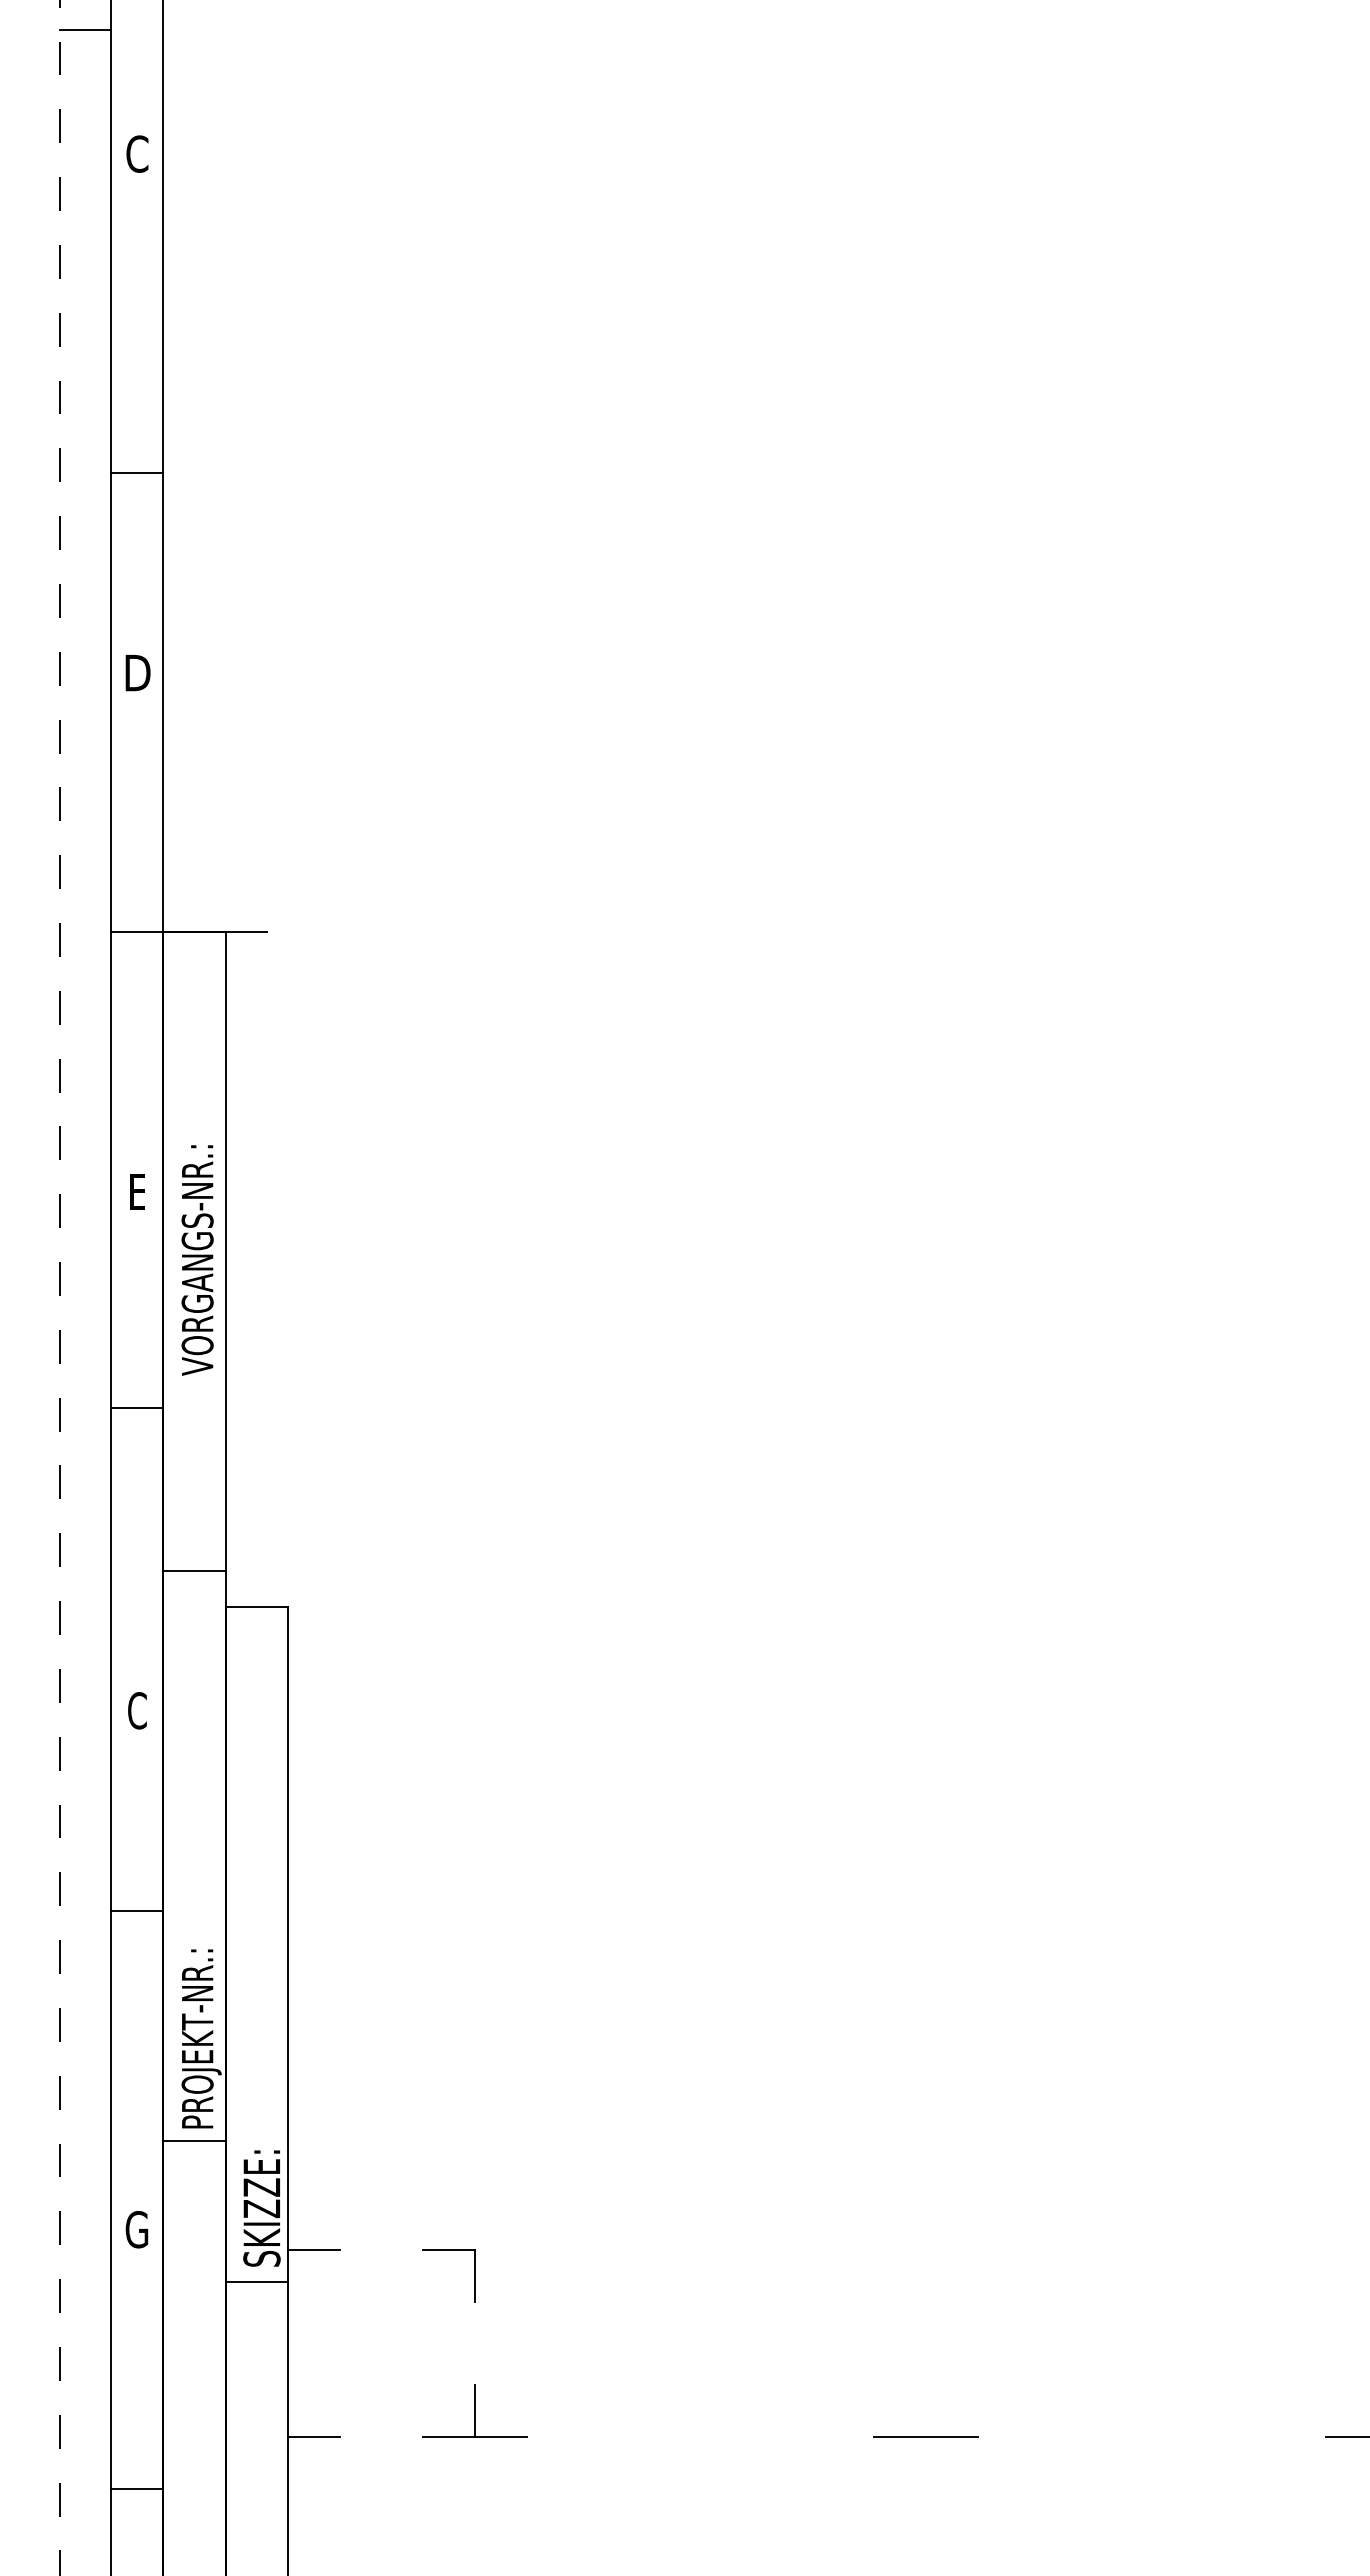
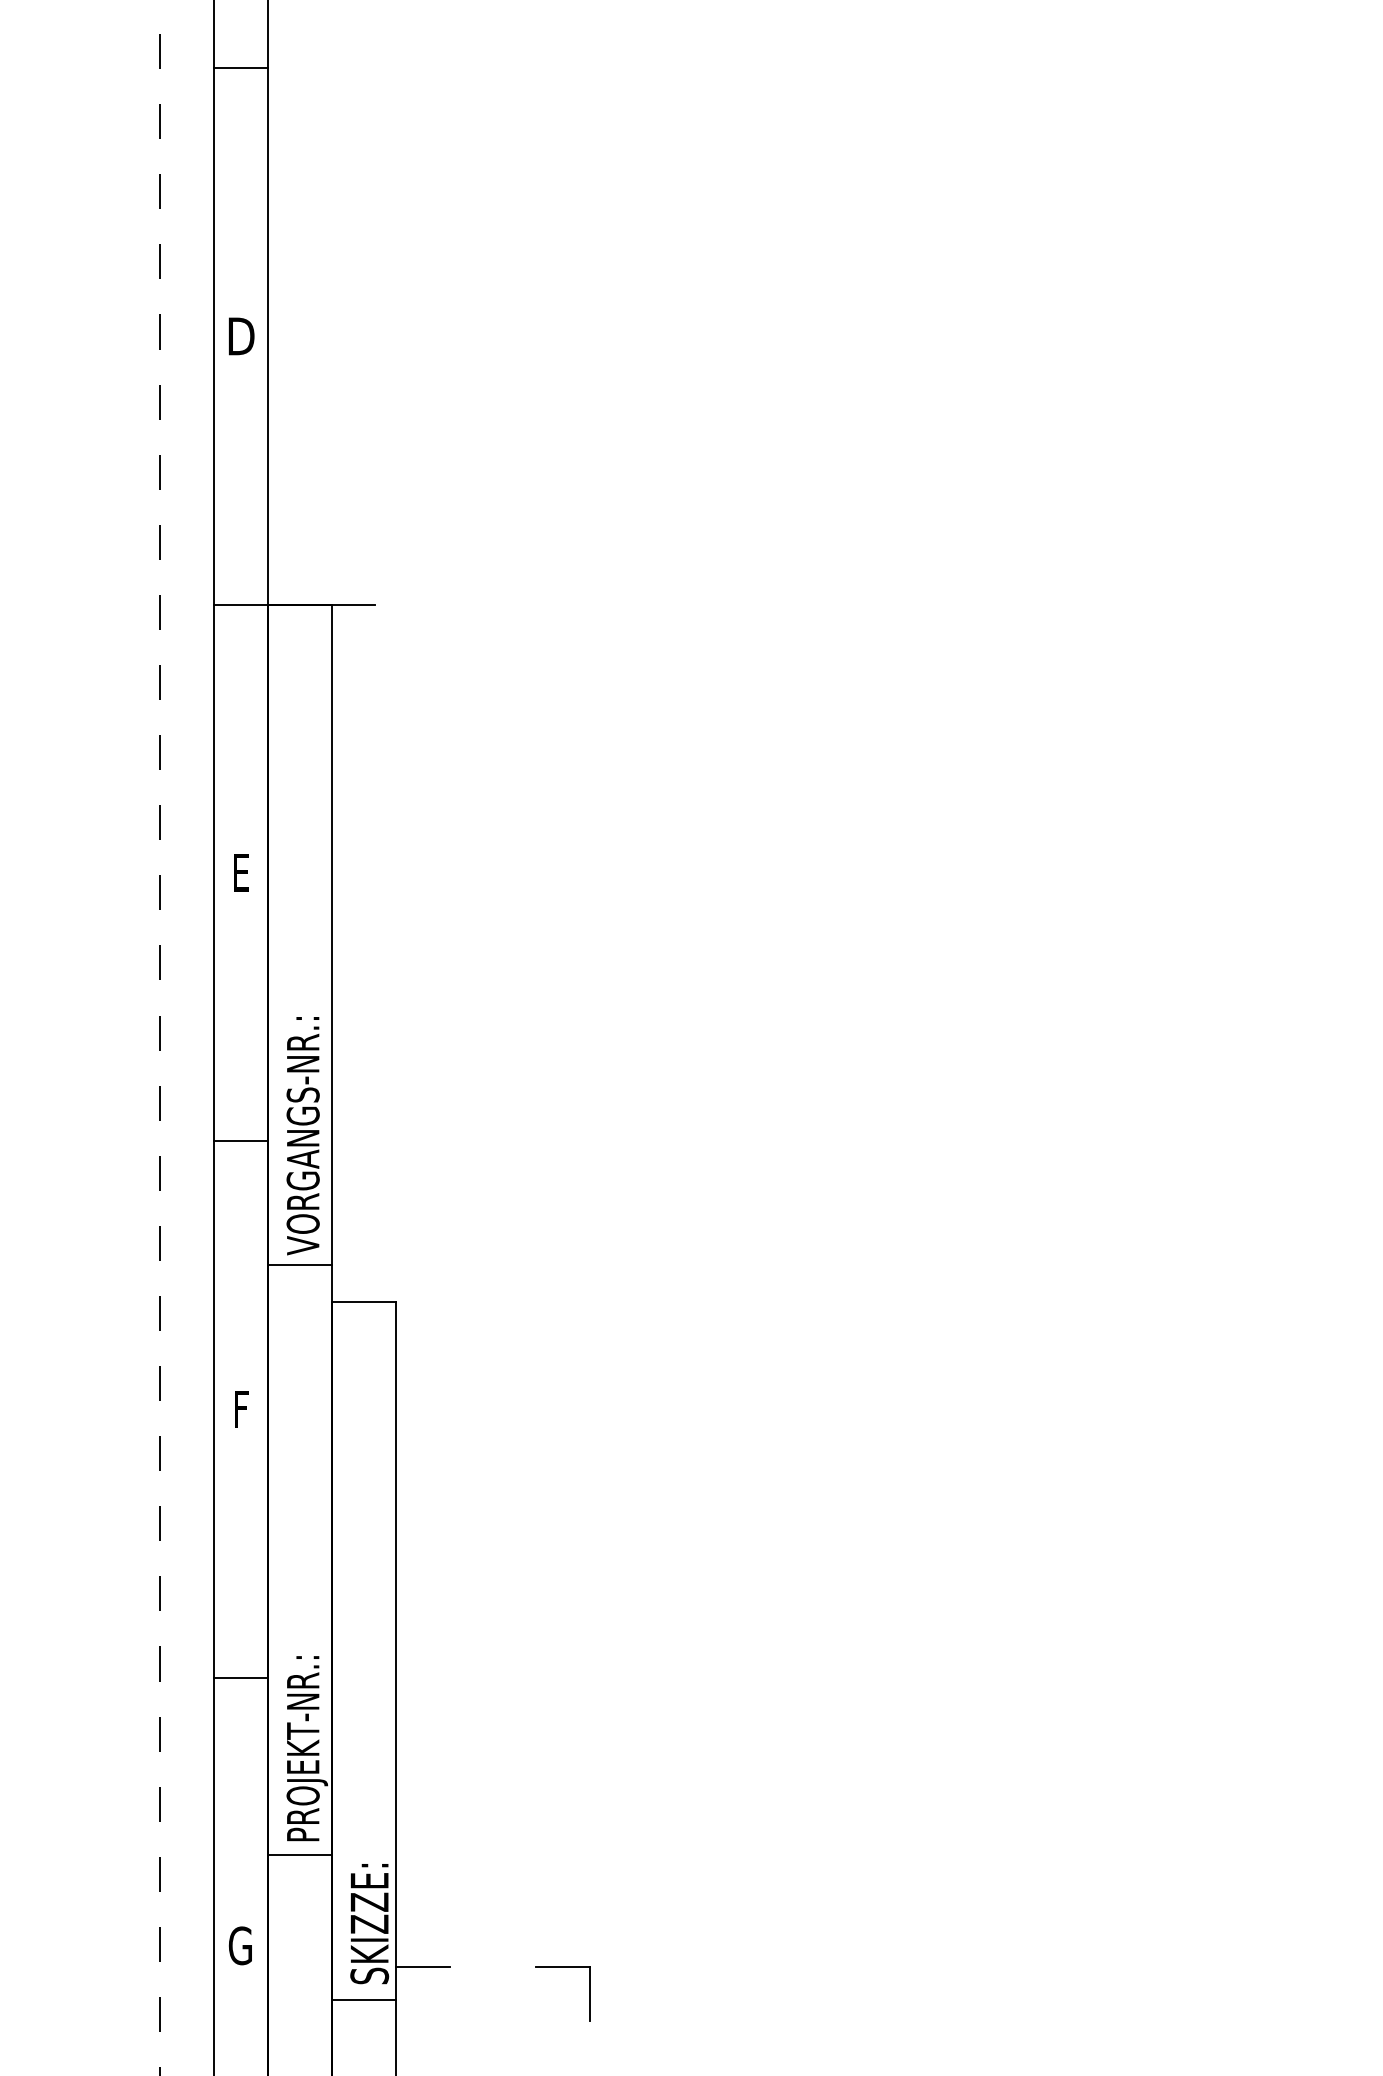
line: (137, 472) -> (241, 68), moved
text: (197, 1260) -> (303, 1136), moved
line: (137, 1408) -> (241, 1141), moved
text: (137, 1710) -> (241, 1409), C -> F
line: (137, 1911) -> (241, 1677), moved

